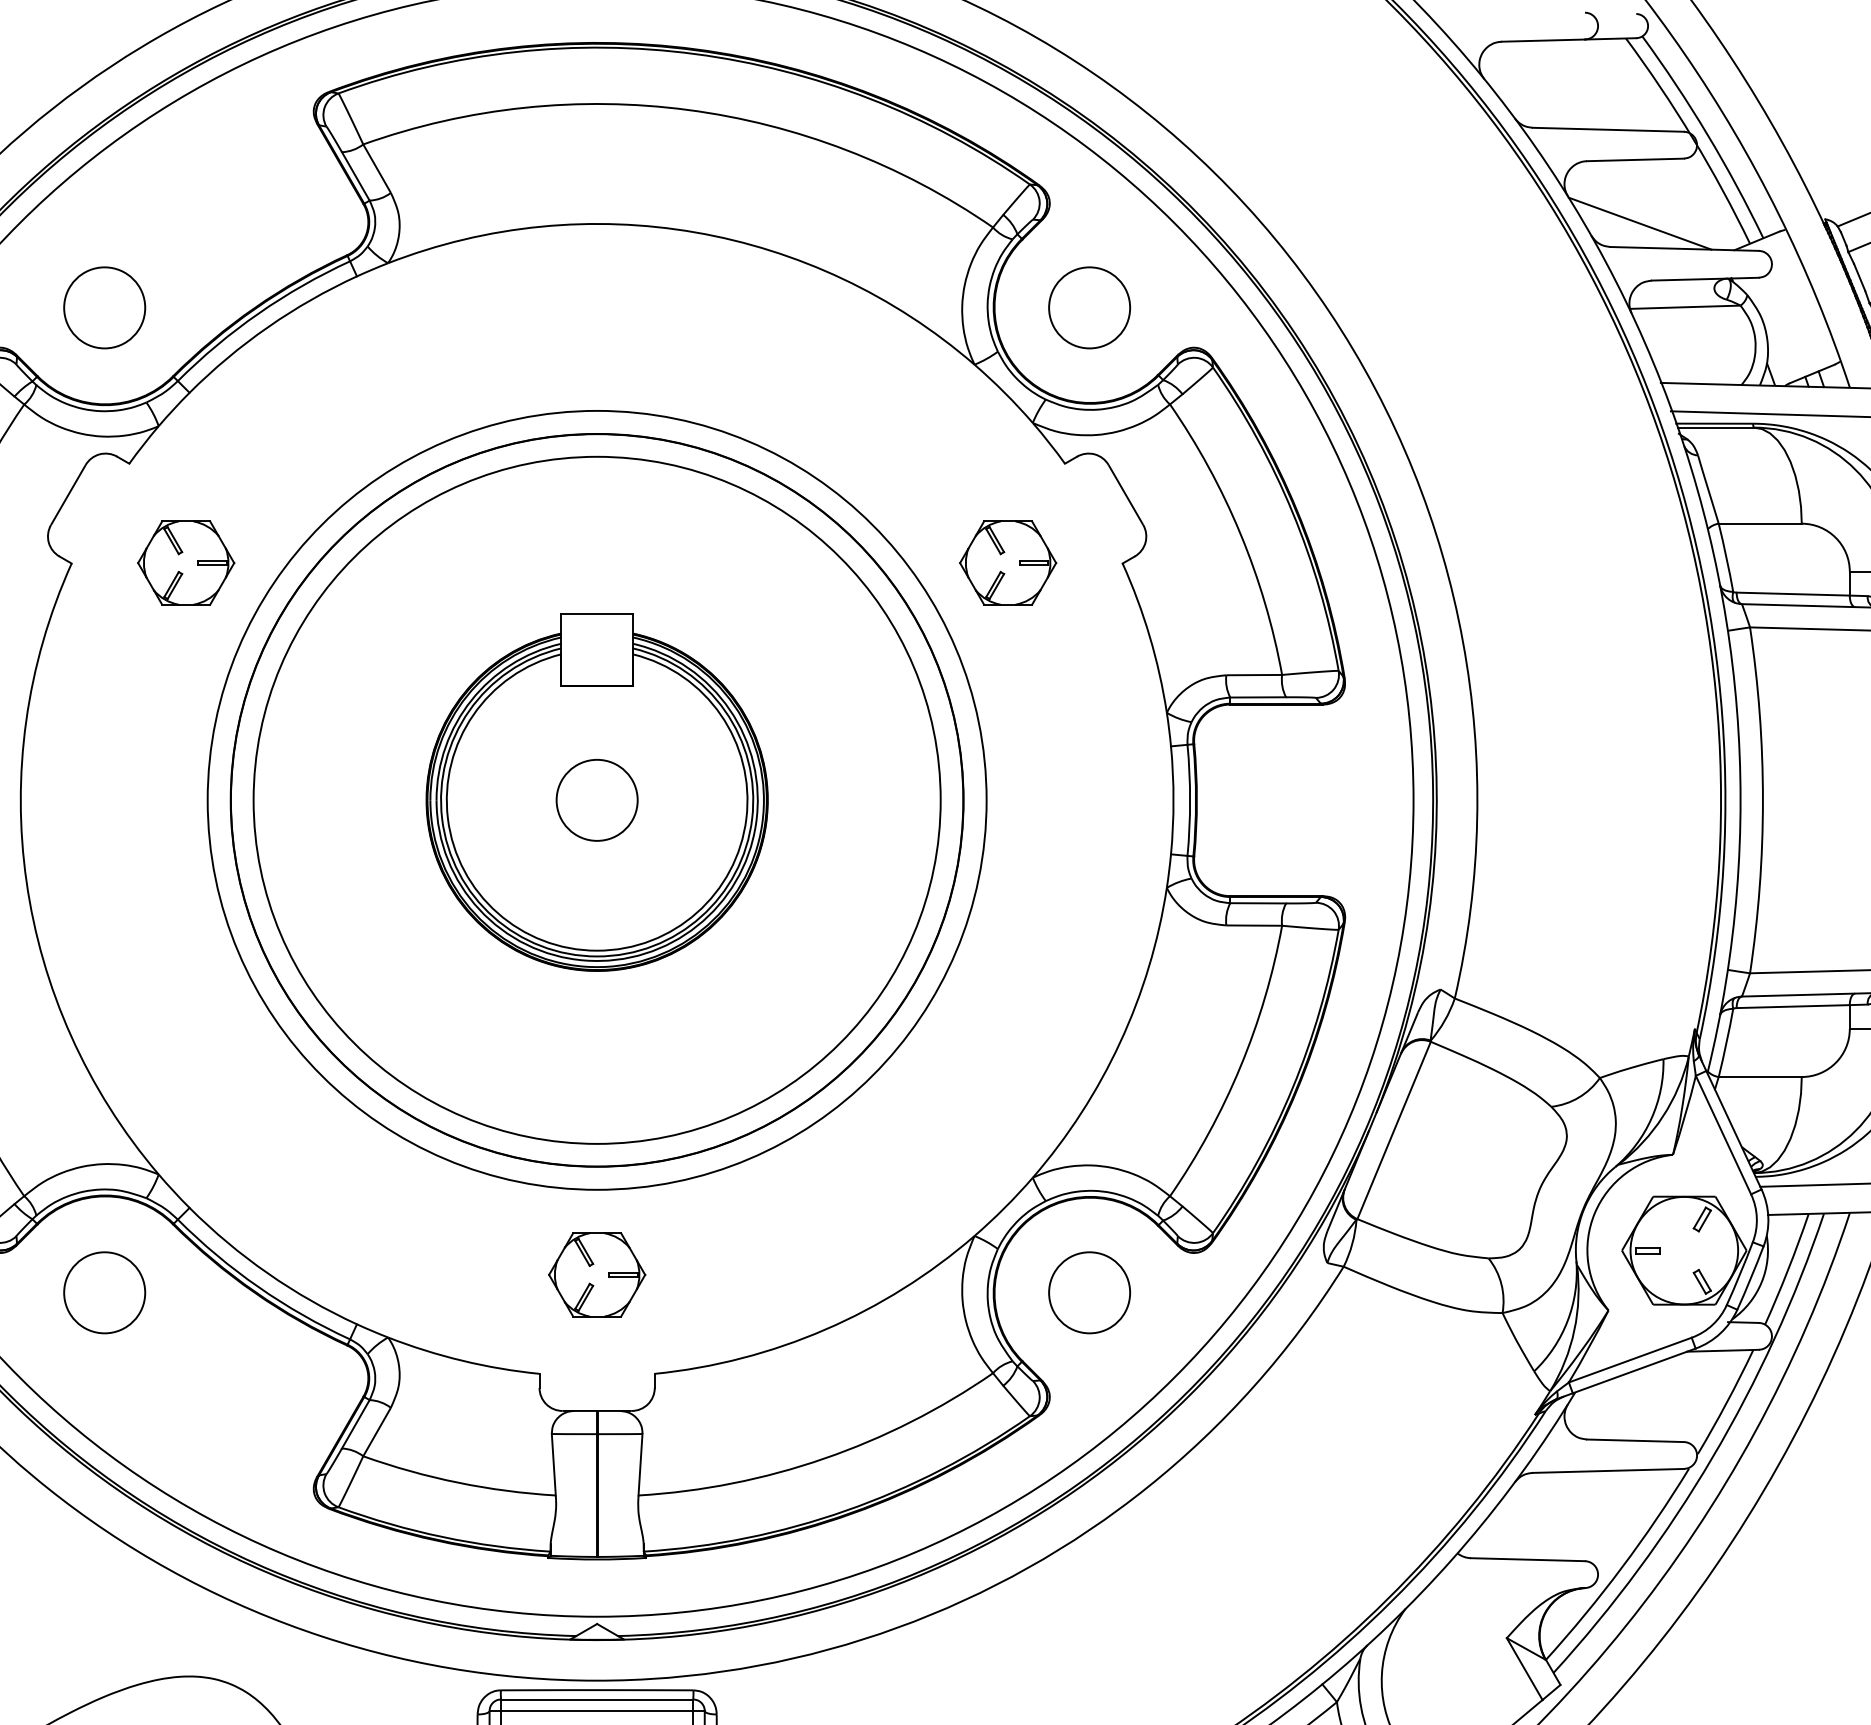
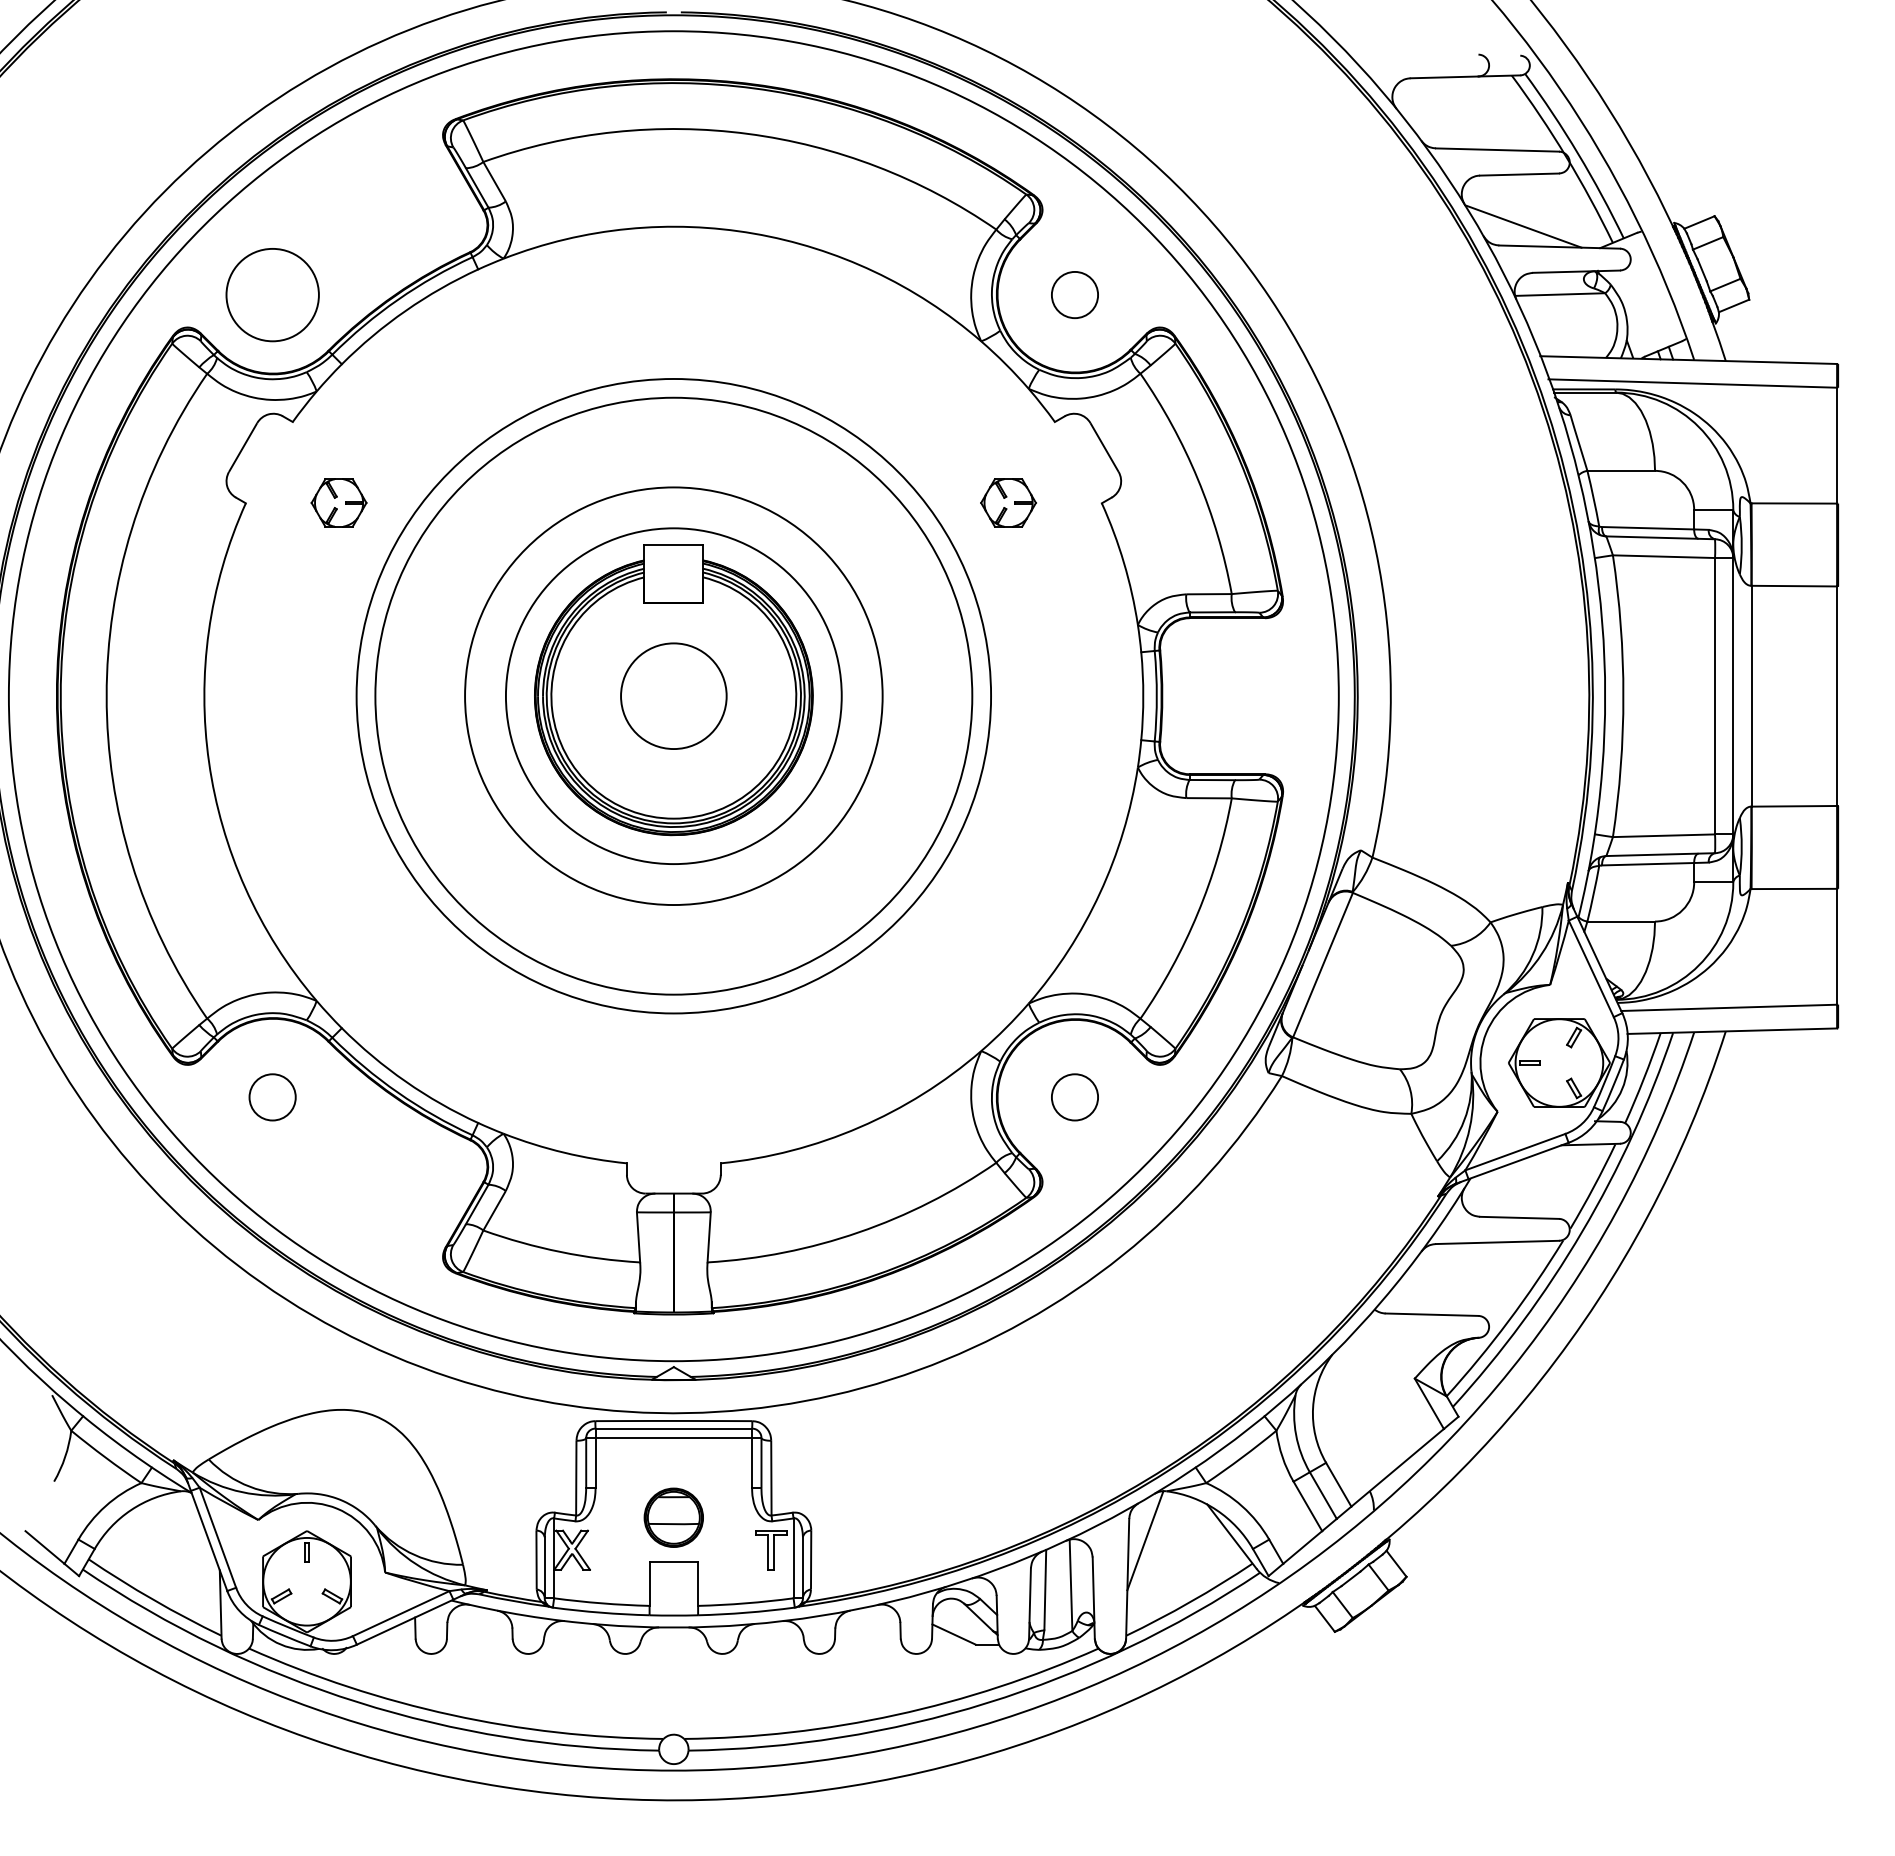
circle: (1089, 307) -> (1074, 294), size x0.7
circle: (104, 308) -> (272, 295), size x1.4
part: (185, 562) -> (338, 502), size x0.7
part: (1008, 562) -> (1008, 502), size x0.7
circle: (596, 799) -> (673, 695), size x0.7
circle: (596, 800) -> (673, 696), size x0.6
circle: (596, 800) -> (673, 696), size x1.6
part: (596, 1274) -> (673, 1082), removed
circle: (104, 1293) -> (272, 1097), size x0.7
circle: (1089, 1293) -> (1074, 1097), size x0.7

